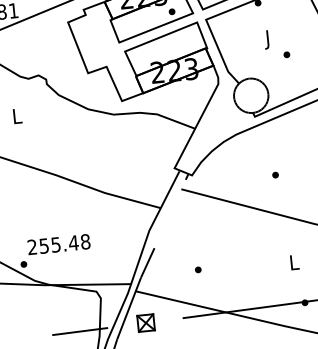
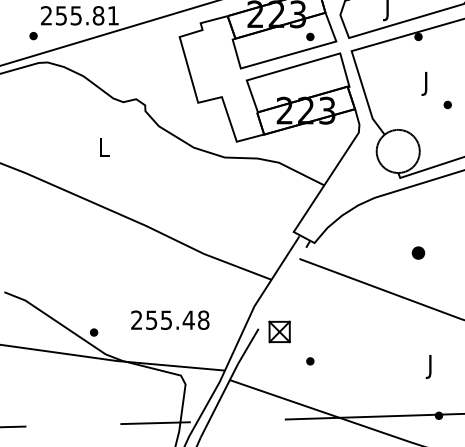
part: (275, 175) -> (418, 253), size x1.6
text: (59, 243) -> (170, 319), moved
text: (294, 264) -> (430, 366), L -> J
part: (145, 322) -> (279, 331), moved

